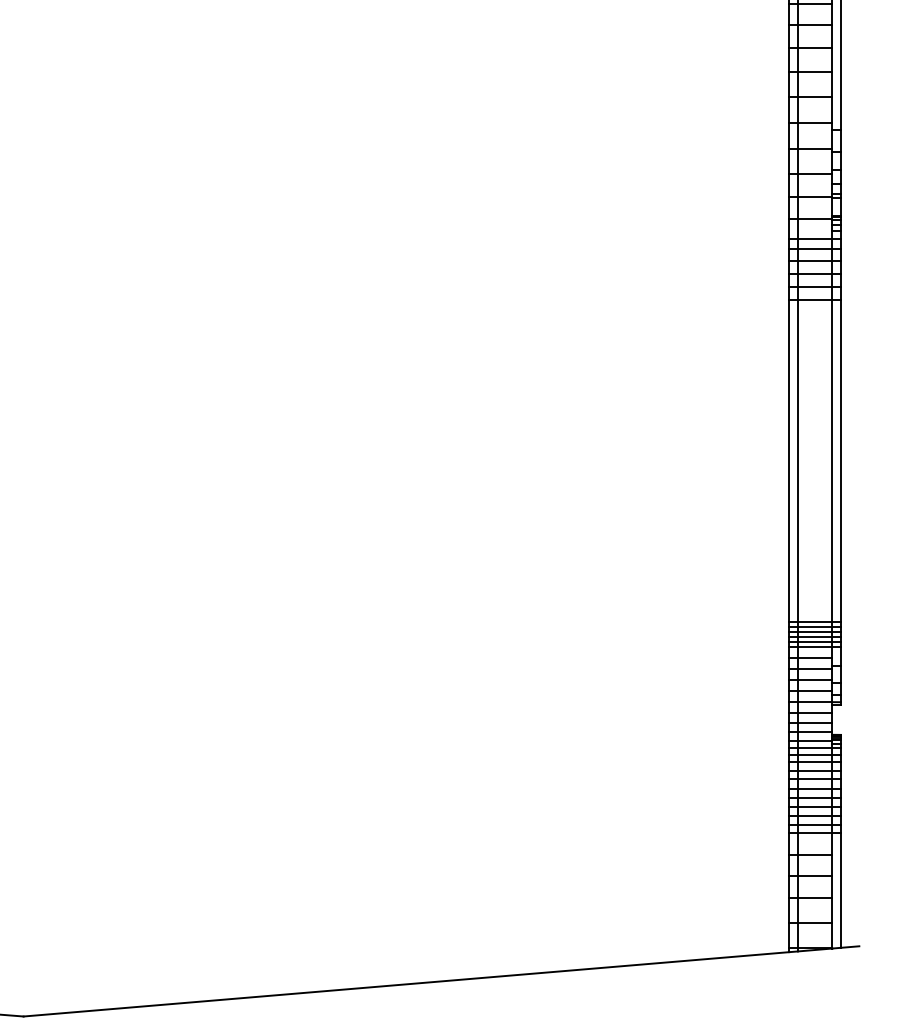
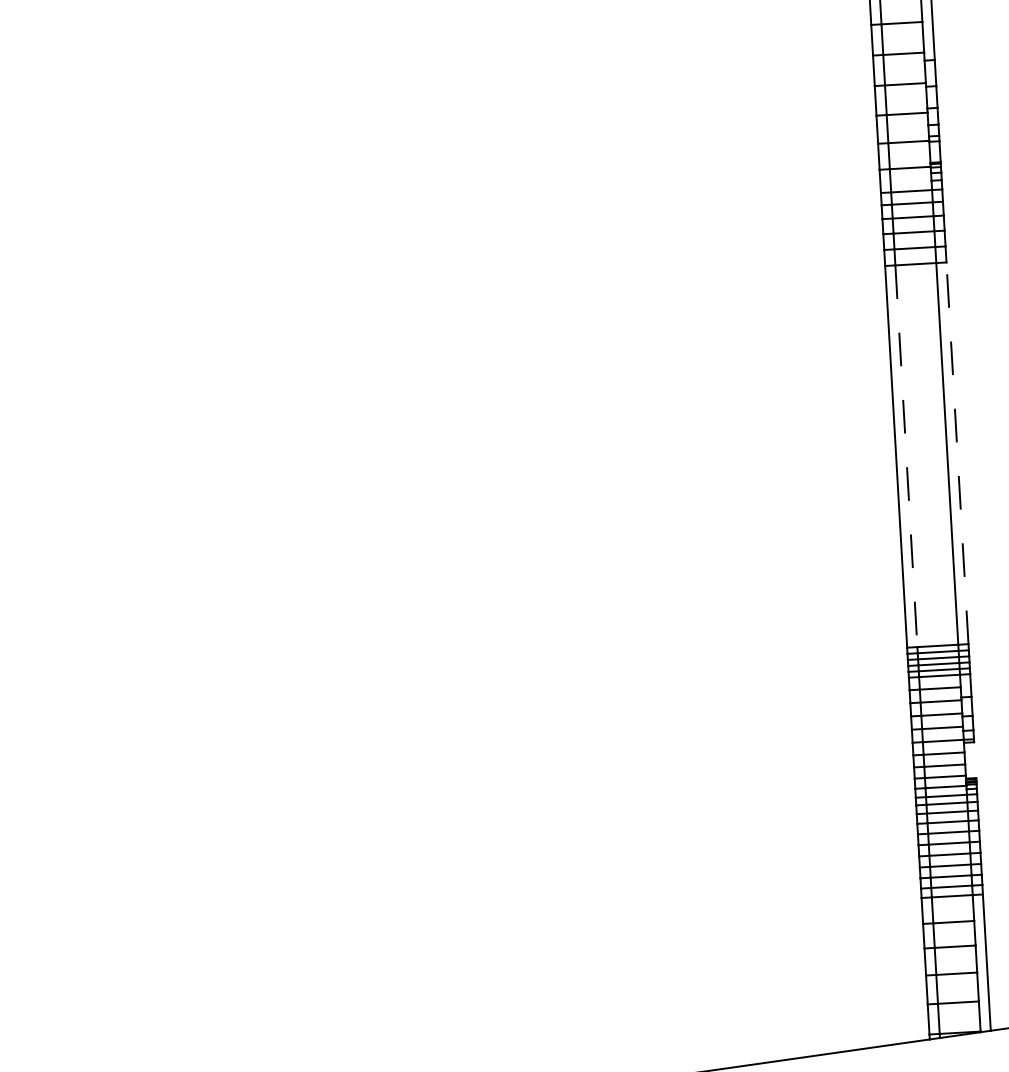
line: (797, 461) -> (905, 456), solid -> dashed
line: (841, 461) -> (958, 453), solid -> dashed

